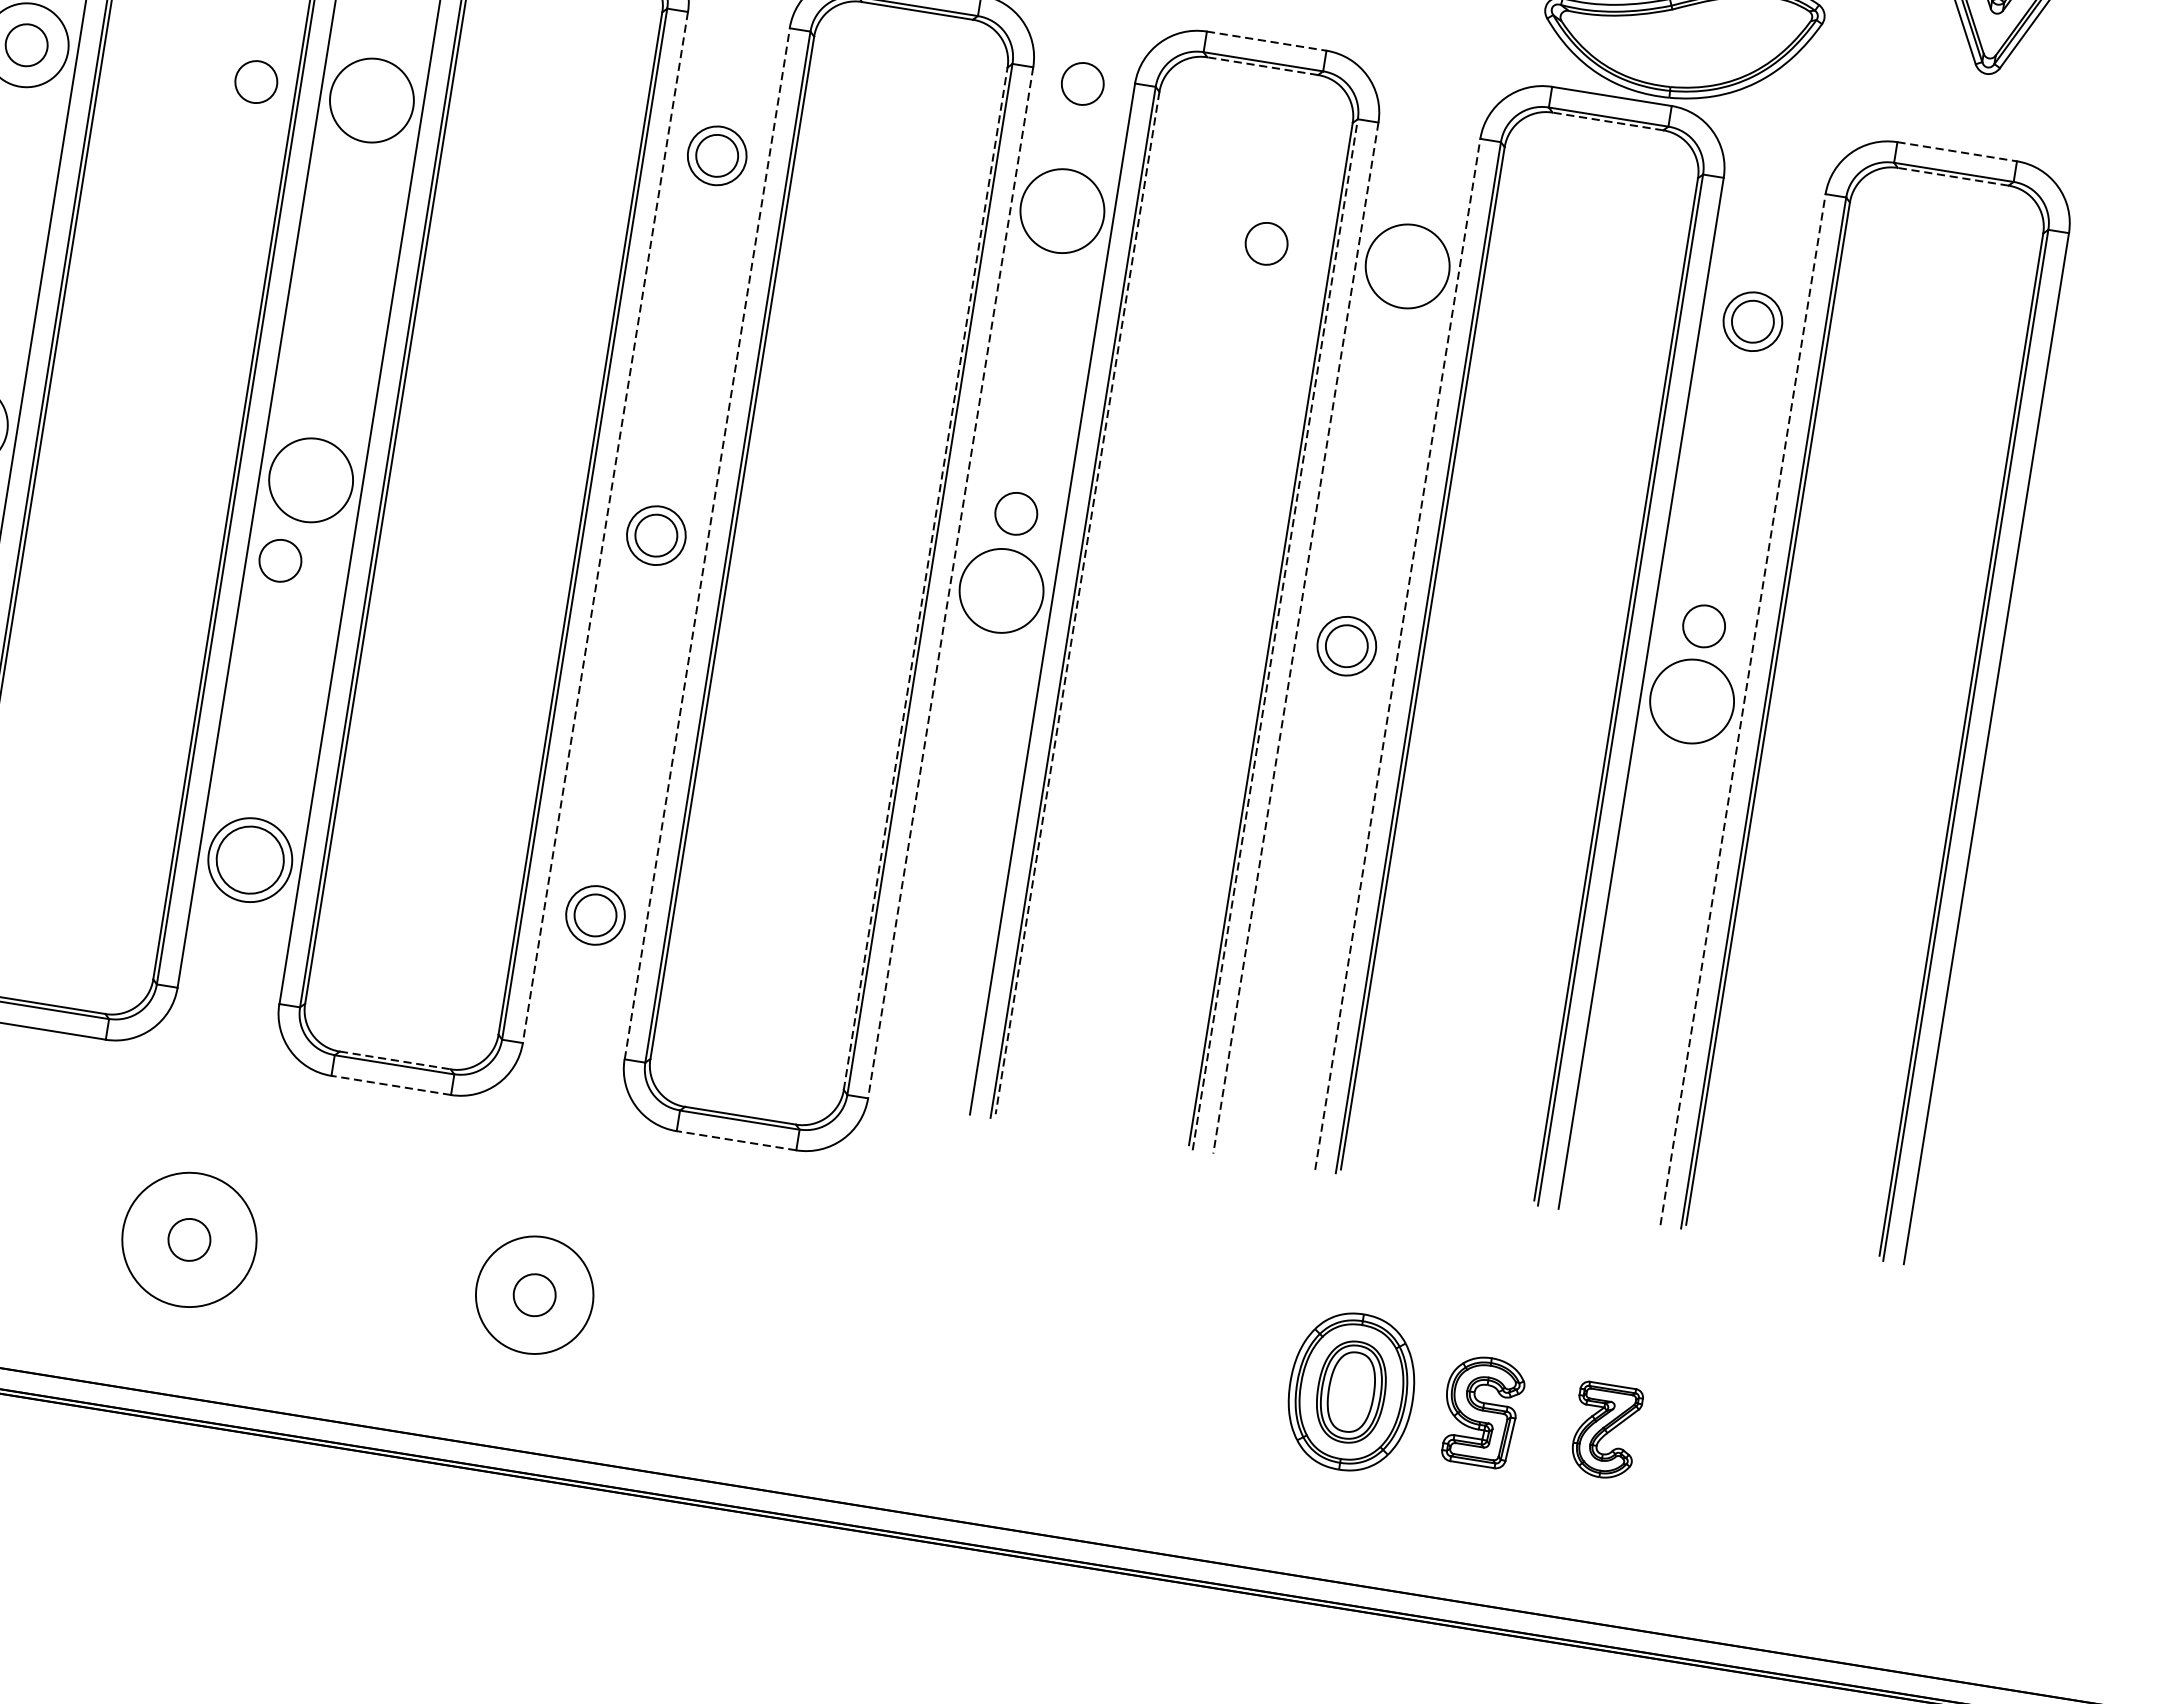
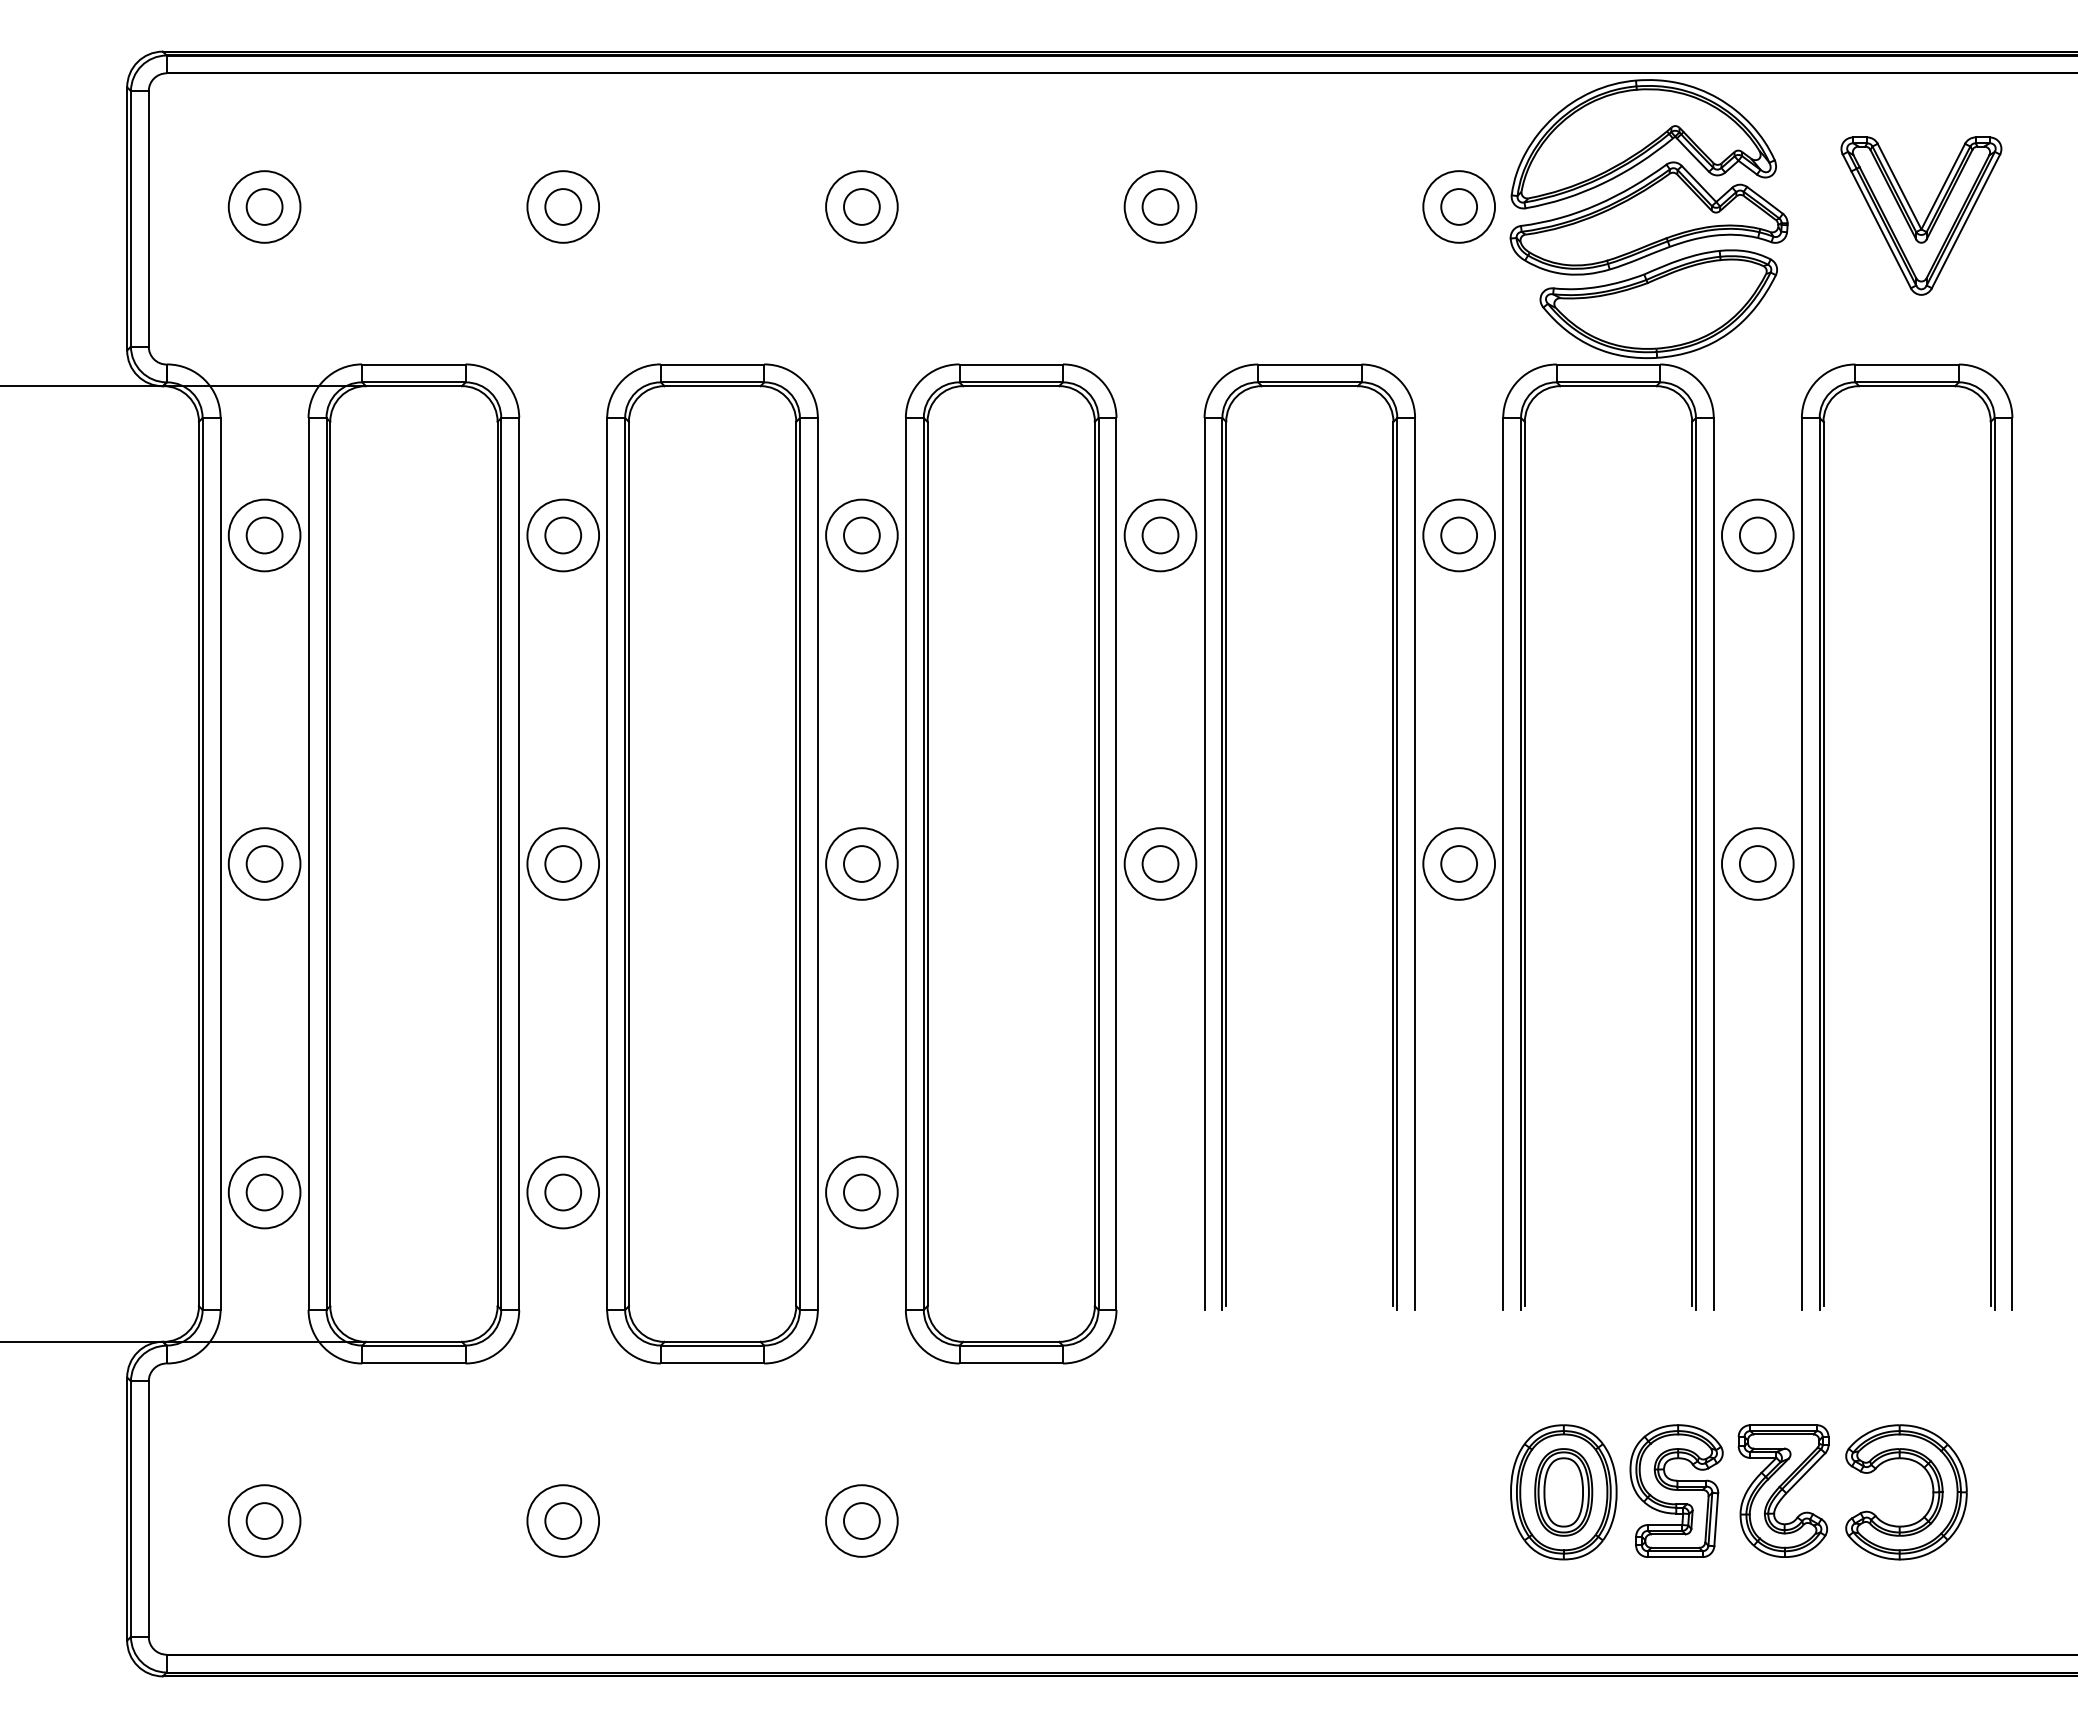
line: (1266, 41) -> (1309, 364), dashed -> solid
line: (1262, 66) -> (1309, 386), dashed -> solid
circle: (256, 82) -> (563, 535), moved
circle: (1082, 83) -> (1160, 535), moved
line: (1607, 121) -> (1608, 386), dashed -> solid
line: (1957, 151) -> (1907, 364), dashed -> solid
circle: (716, 155) -> (861, 535), size x1.43
line: (1953, 177) -> (1907, 386), dashed -> solid
circle: (1265, 243) -> (1458, 535), moved
circle: (1752, 321) -> (1757, 535), size x1.43
circle: (1016, 513) -> (1160, 863), moved
line: (604, 527) -> (817, 864), dashed -> solid
circle: (655, 534) -> (861, 863), size x1.43
line: (706, 544) -> (905, 864), dashed -> solid
circle: (280, 560) -> (563, 863), moved
line: (925, 578) -> (1094, 863), dashed -> solid
line: (950, 583) -> (1116, 864), dashed -> solid
line: (1077, 603) -> (1226, 864), dashed -> solid
circle: (1703, 625) -> (1757, 863), moved
line: (1275, 635) -> (1397, 864), dashed -> solid
line: (1296, 638) -> (1415, 864), dashed -> solid
circle: (1347, 645) -> (1459, 863), size x1.43
line: (1398, 655) -> (1503, 864), dashed -> solid
line: (1742, 710) -> (1801, 864), dashed -> solid
circle: (250, 860) -> (563, 1192), size x0.62
circle: (595, 915) -> (861, 1192), size x1.43
line: (395, 1059) -> (712, 1341), dashed -> solid
line: (391, 1085) -> (712, 1363), dashed -> solid
line: (736, 1140) -> (1011, 1363), dashed -> solid
circle: (189, 1239) -> (563, 1520), size x0.62
circle: (534, 1294) -> (861, 1520), size x0.71
part: (1482, 1410) -> (1676, 1490), size x1.43
part: (1605, 1430) -> (1783, 1490), size x1.67
part: (1777, 1460) -> (1932, 1492), added

